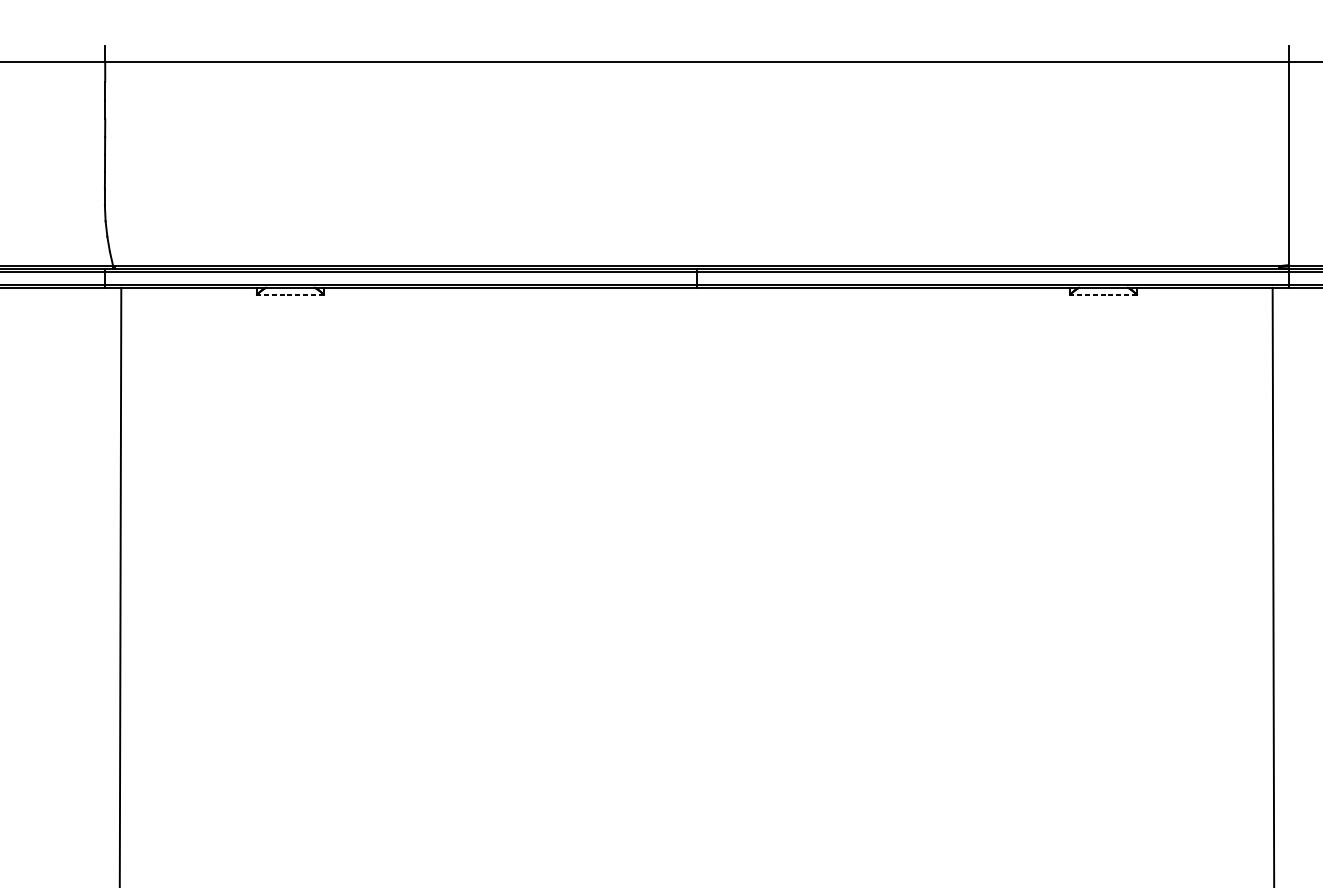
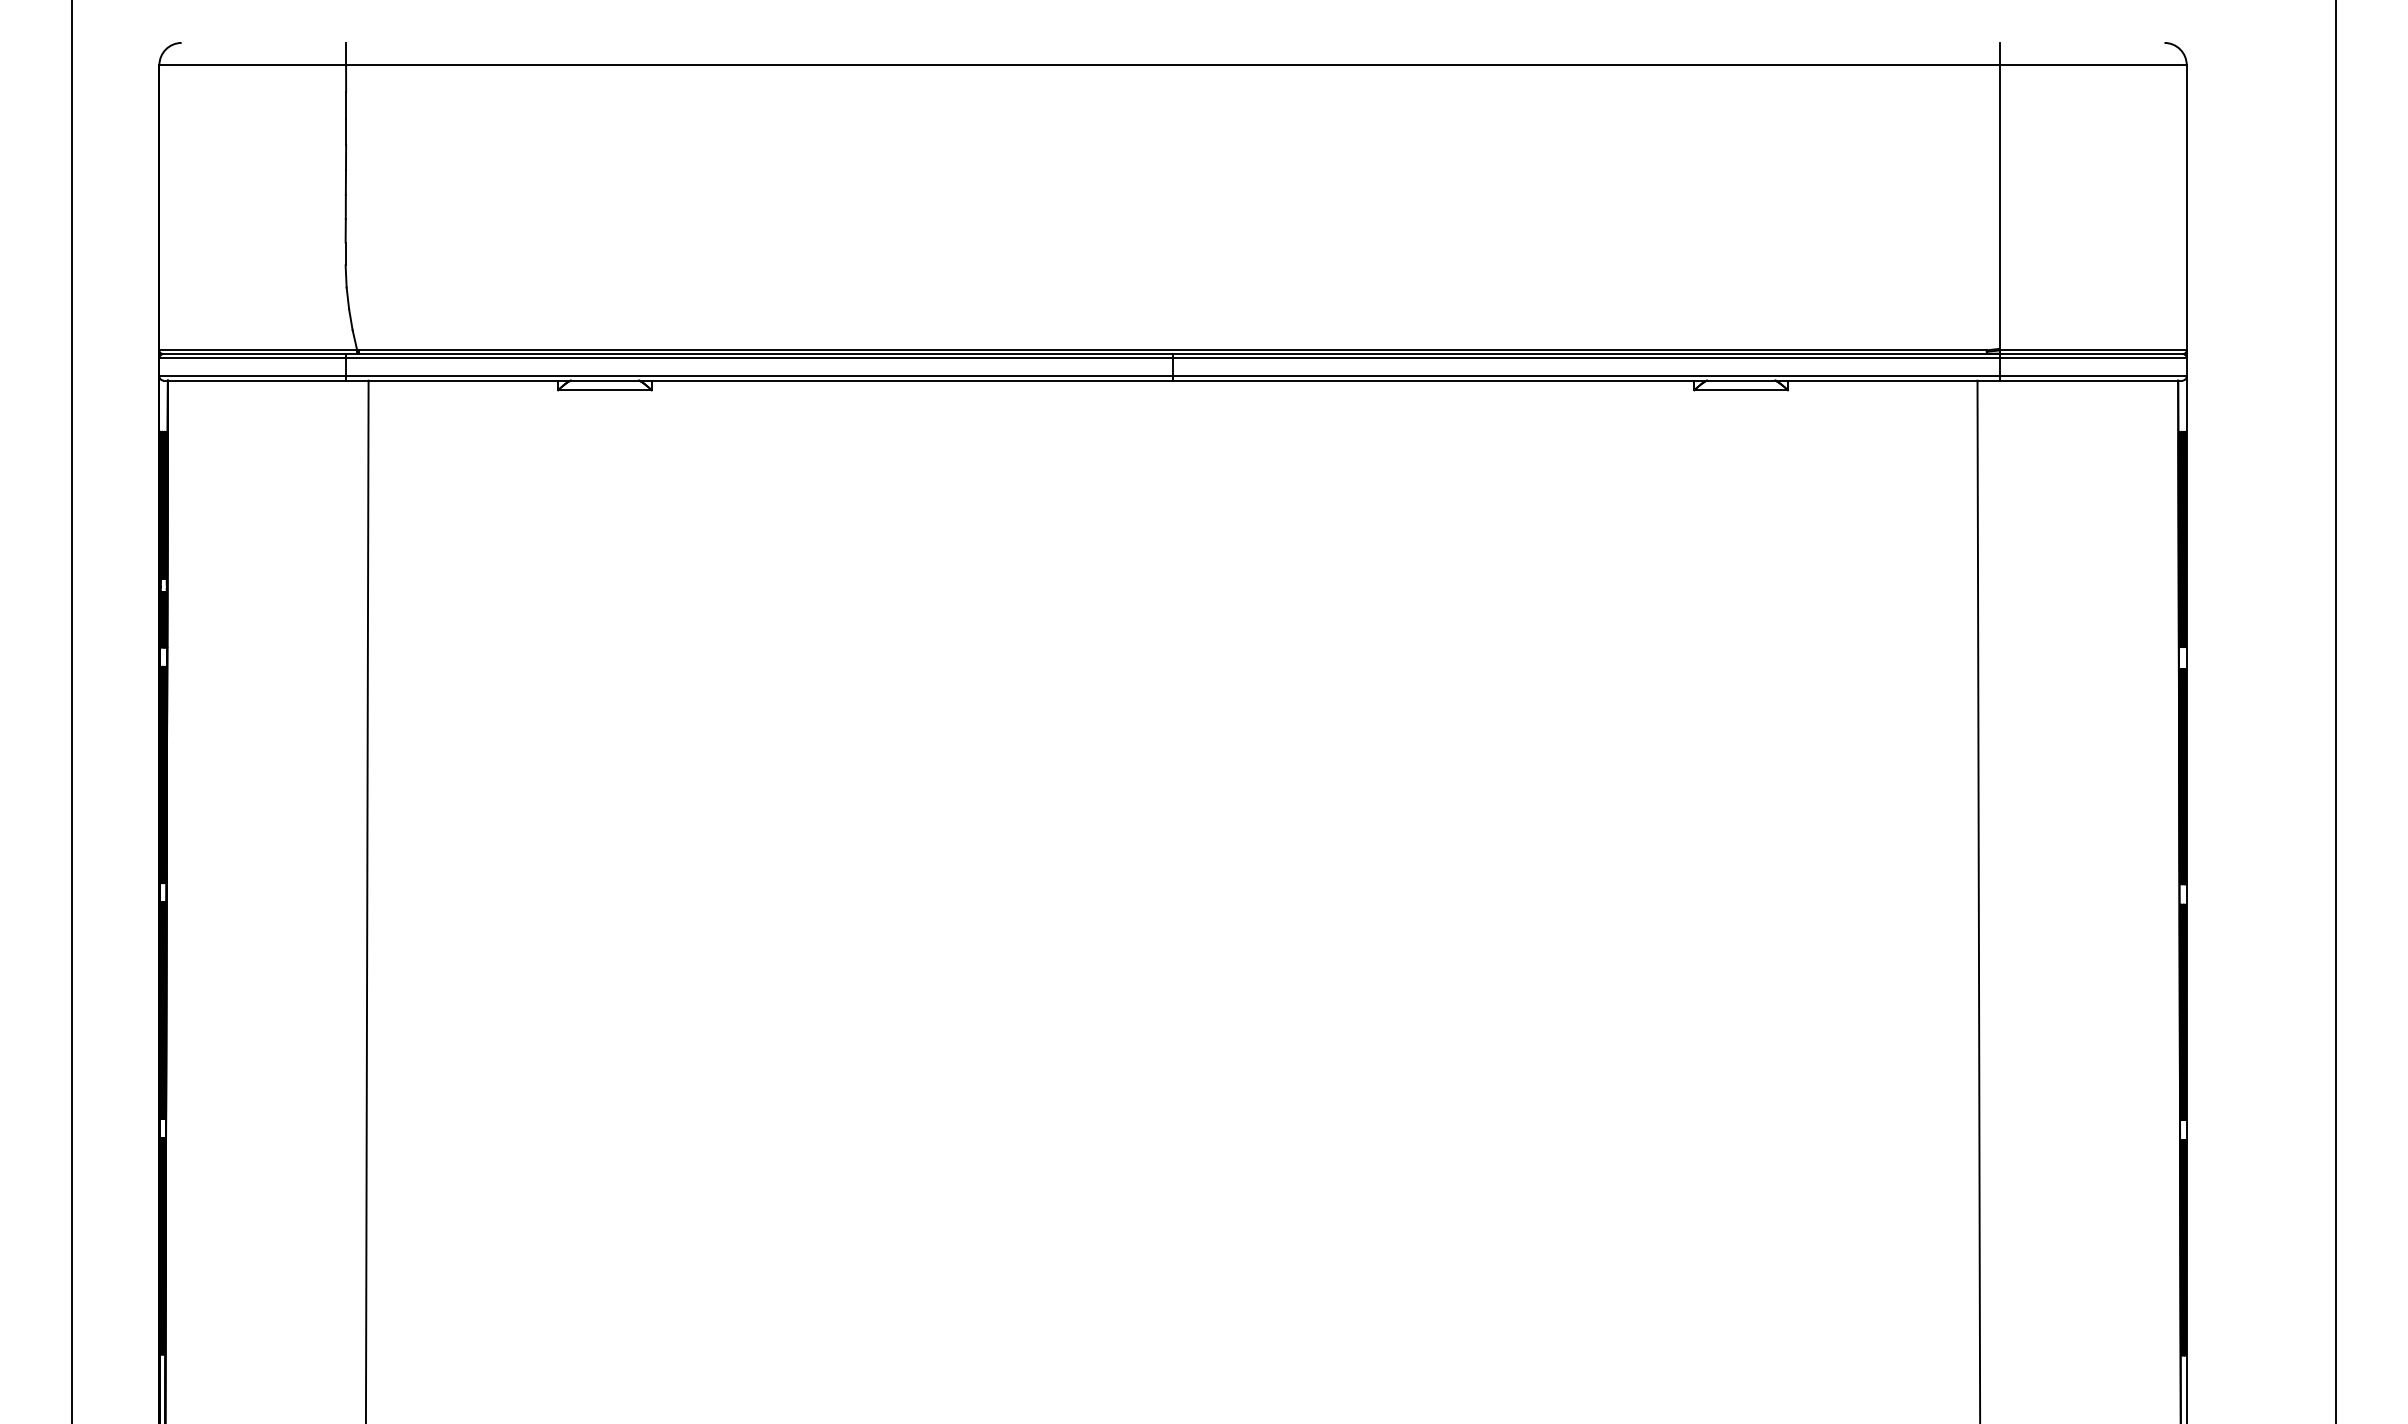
line: (290, 294) -> (604, 390), dashed -> solid
line: (1103, 294) -> (1741, 390), dashed -> solid

